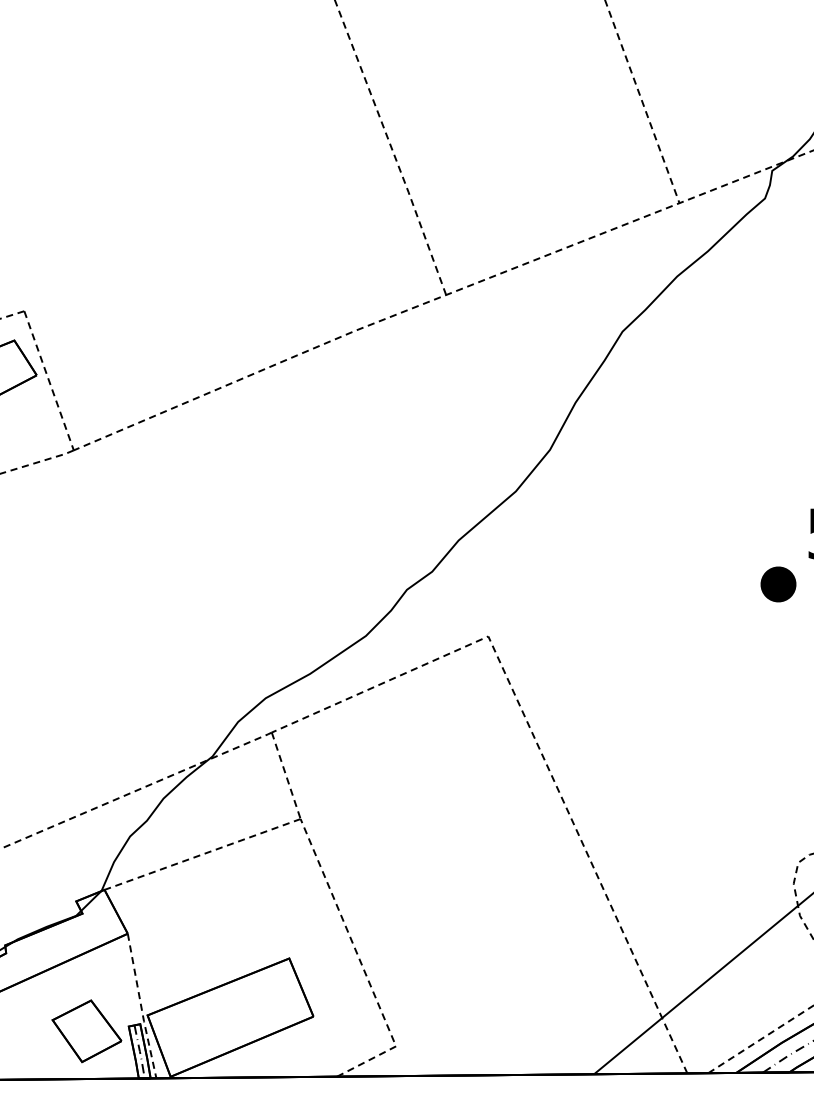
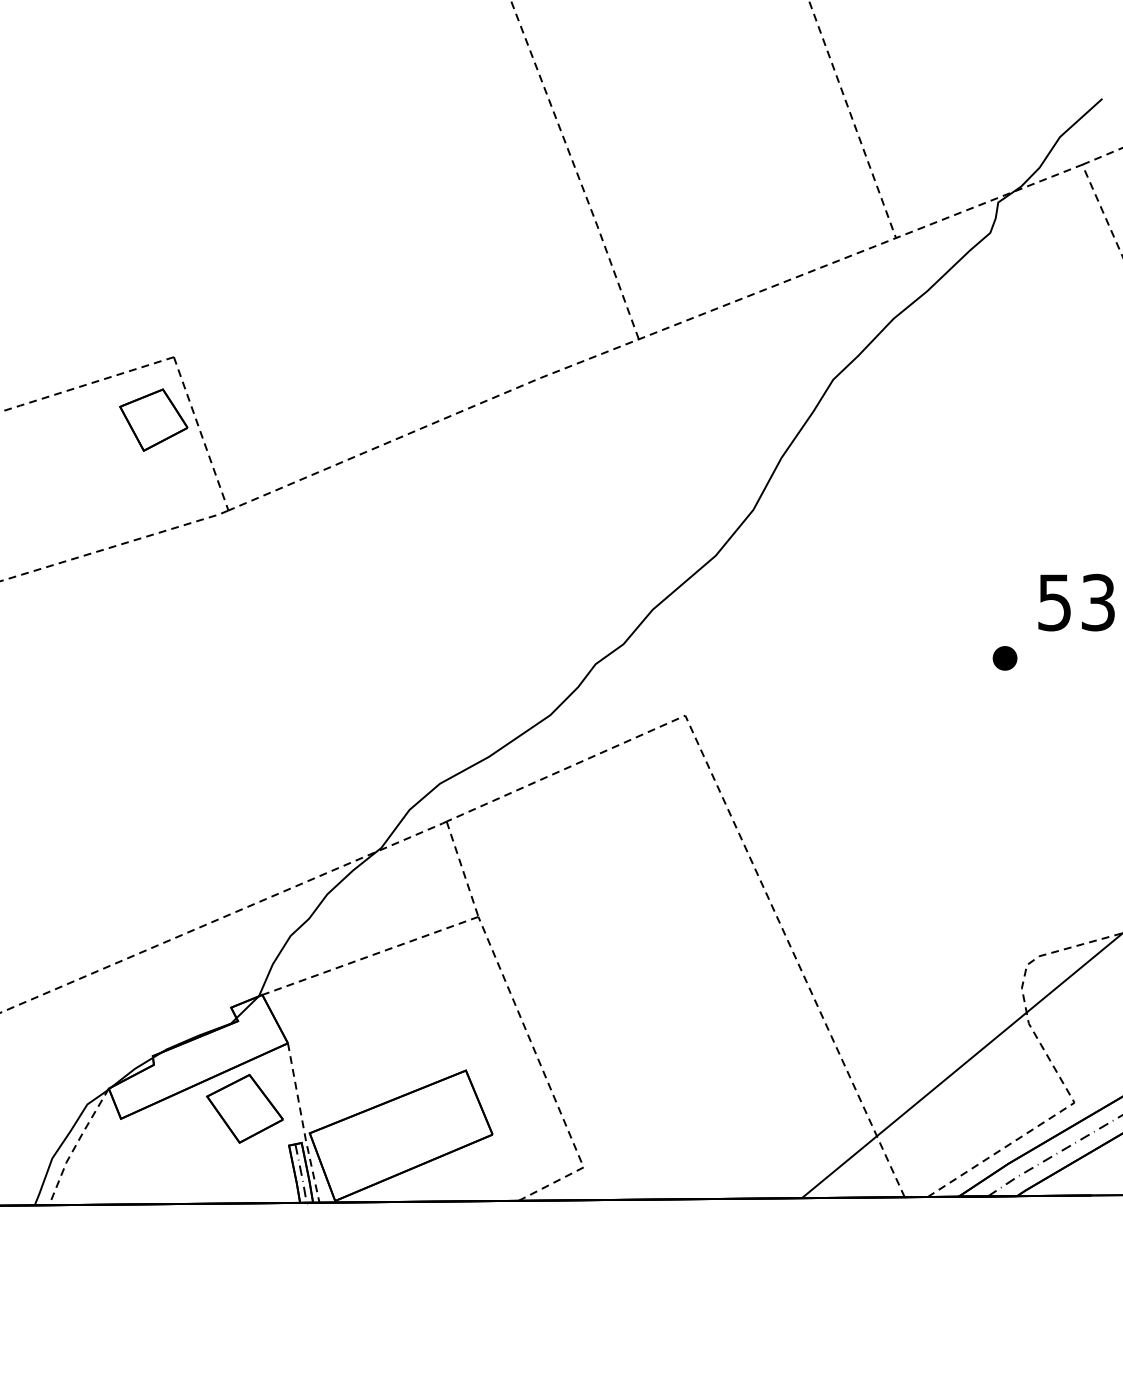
part: (777, 584) -> (1004, 658), size x0.62
part: (86, 1031) -> (244, 1108), moved

